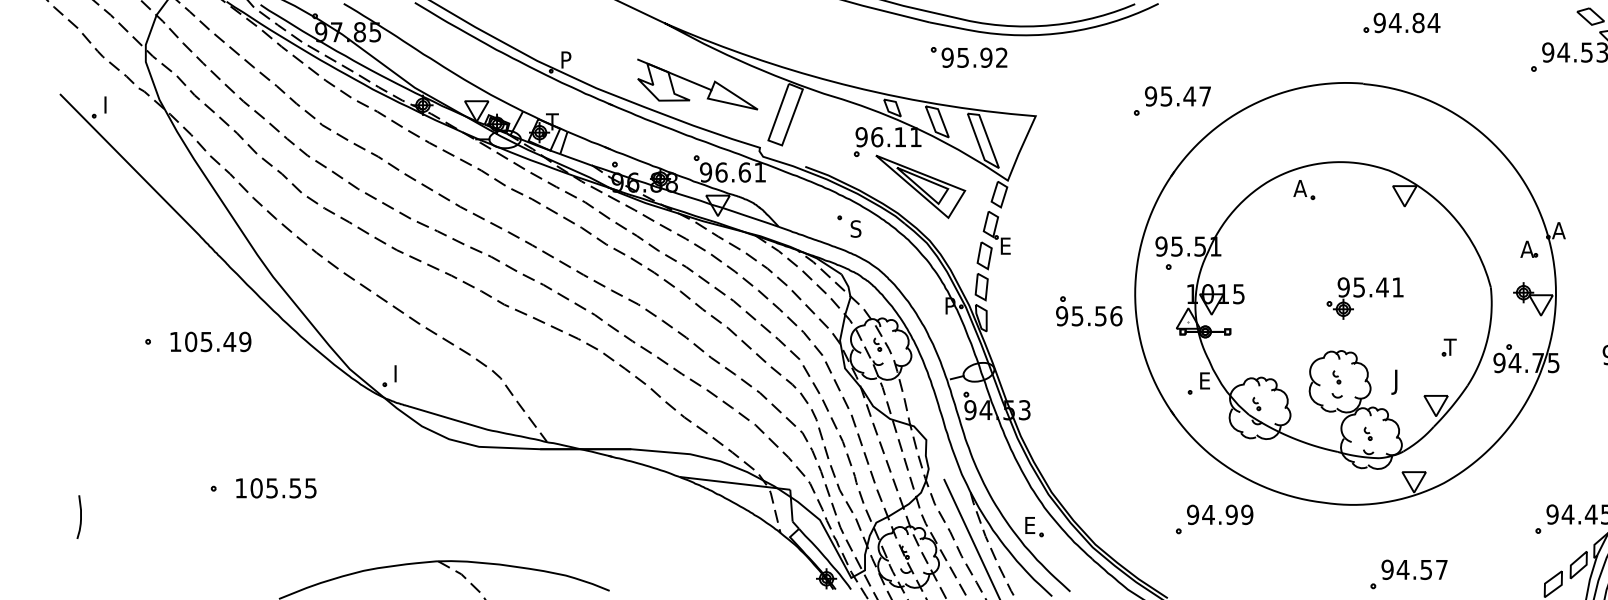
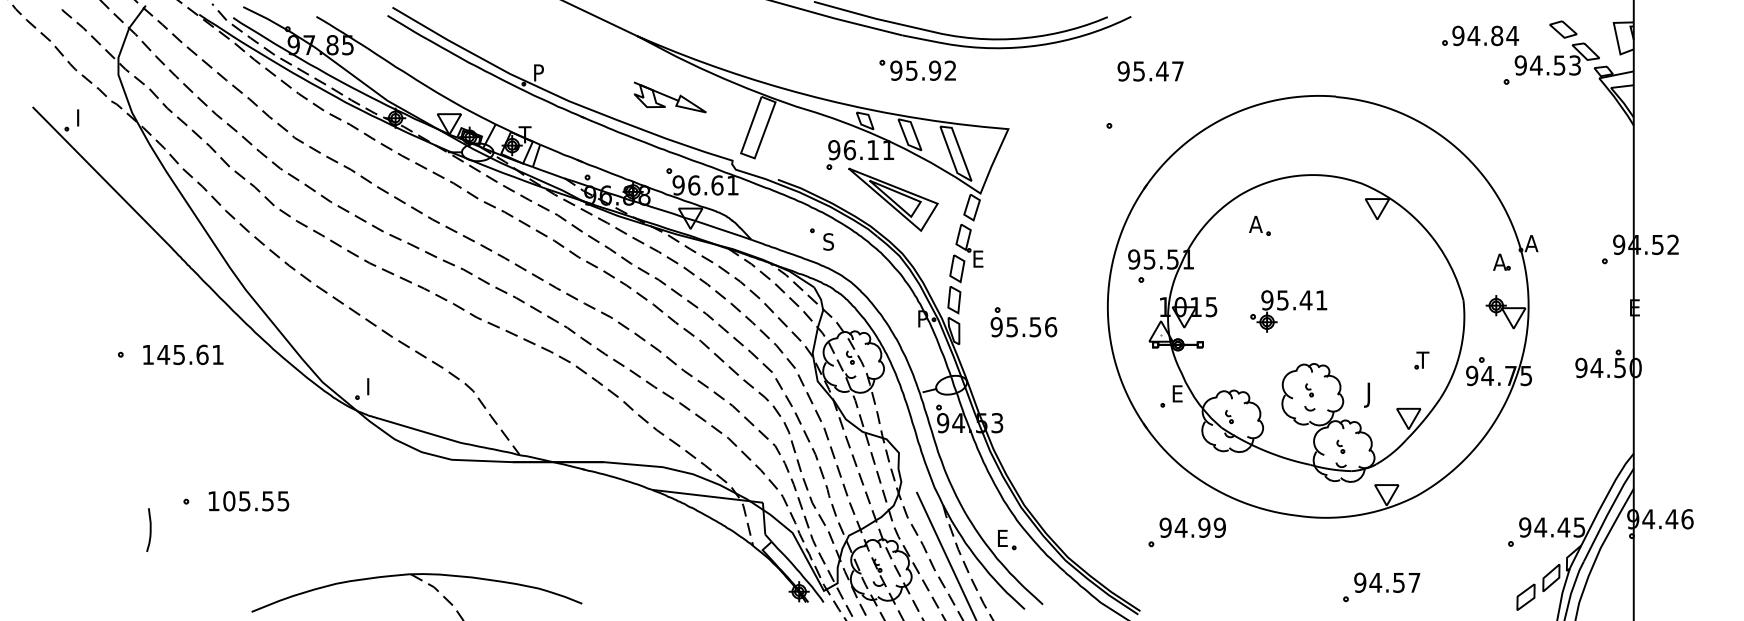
part: (1401, 22) -> (1480, 35), moved
part: (968, 56) -> (917, 69), moved
part: (696, 84) -> (669, 97), size x0.6
text: (1177, 96) -> (1150, 71), moved
part: (1303, 189) -> (1259, 225), moved
part: (1364, 298) -> (1288, 311), moved
part: (1095, 311) -> (1030, 322), moved
text: (217, 341) -> (190, 354), 105.49 -> 145.61
curve: (79, 516) -> (149, 529), moved

